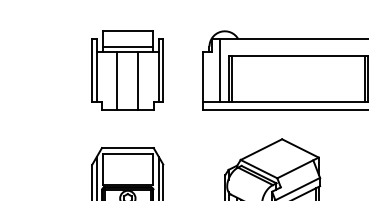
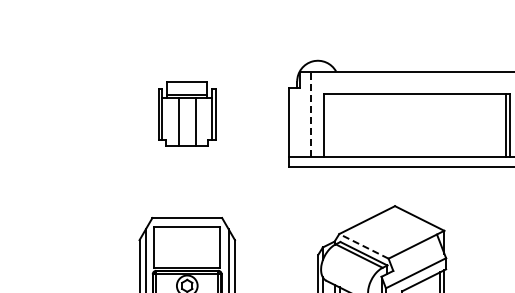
part: (128, 70) -> (187, 113), size x0.6
line: (219, 71) -> (310, 114), solid -> dashed
line: (231, 79) -> (327, 125), removed
line: (258, 169) -> (363, 246), solid -> dashed

